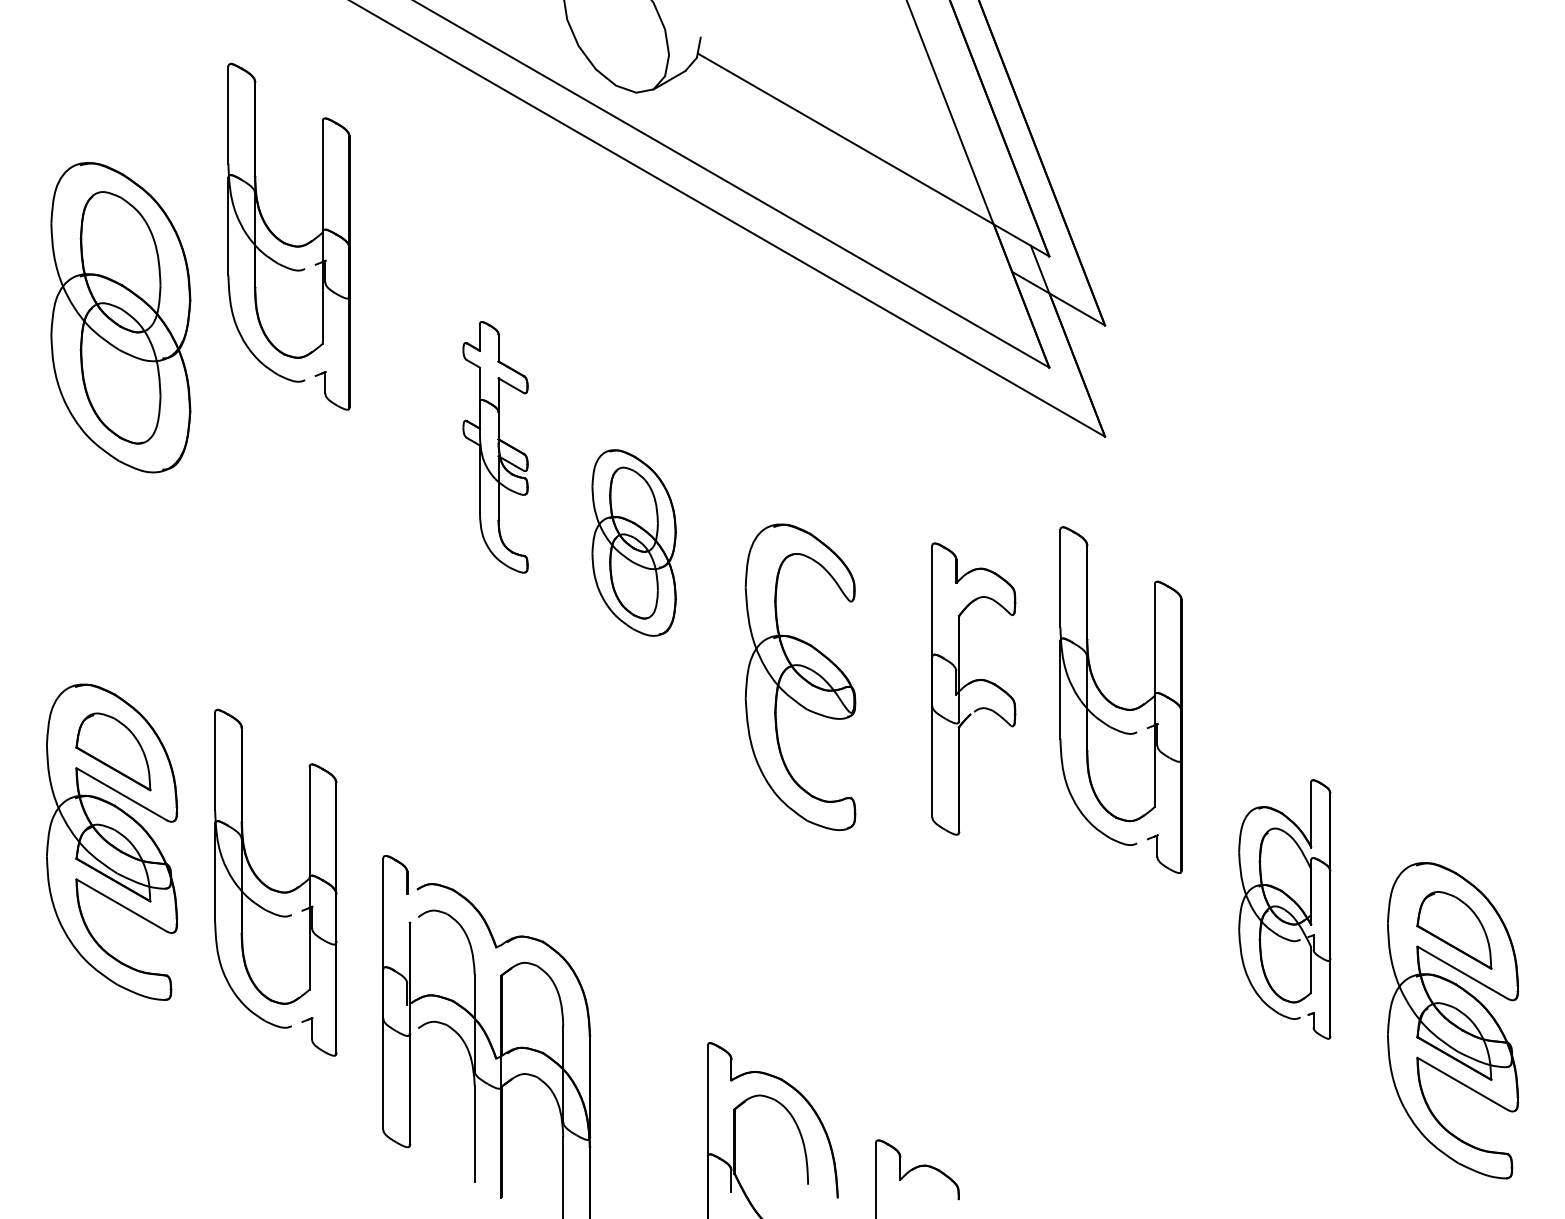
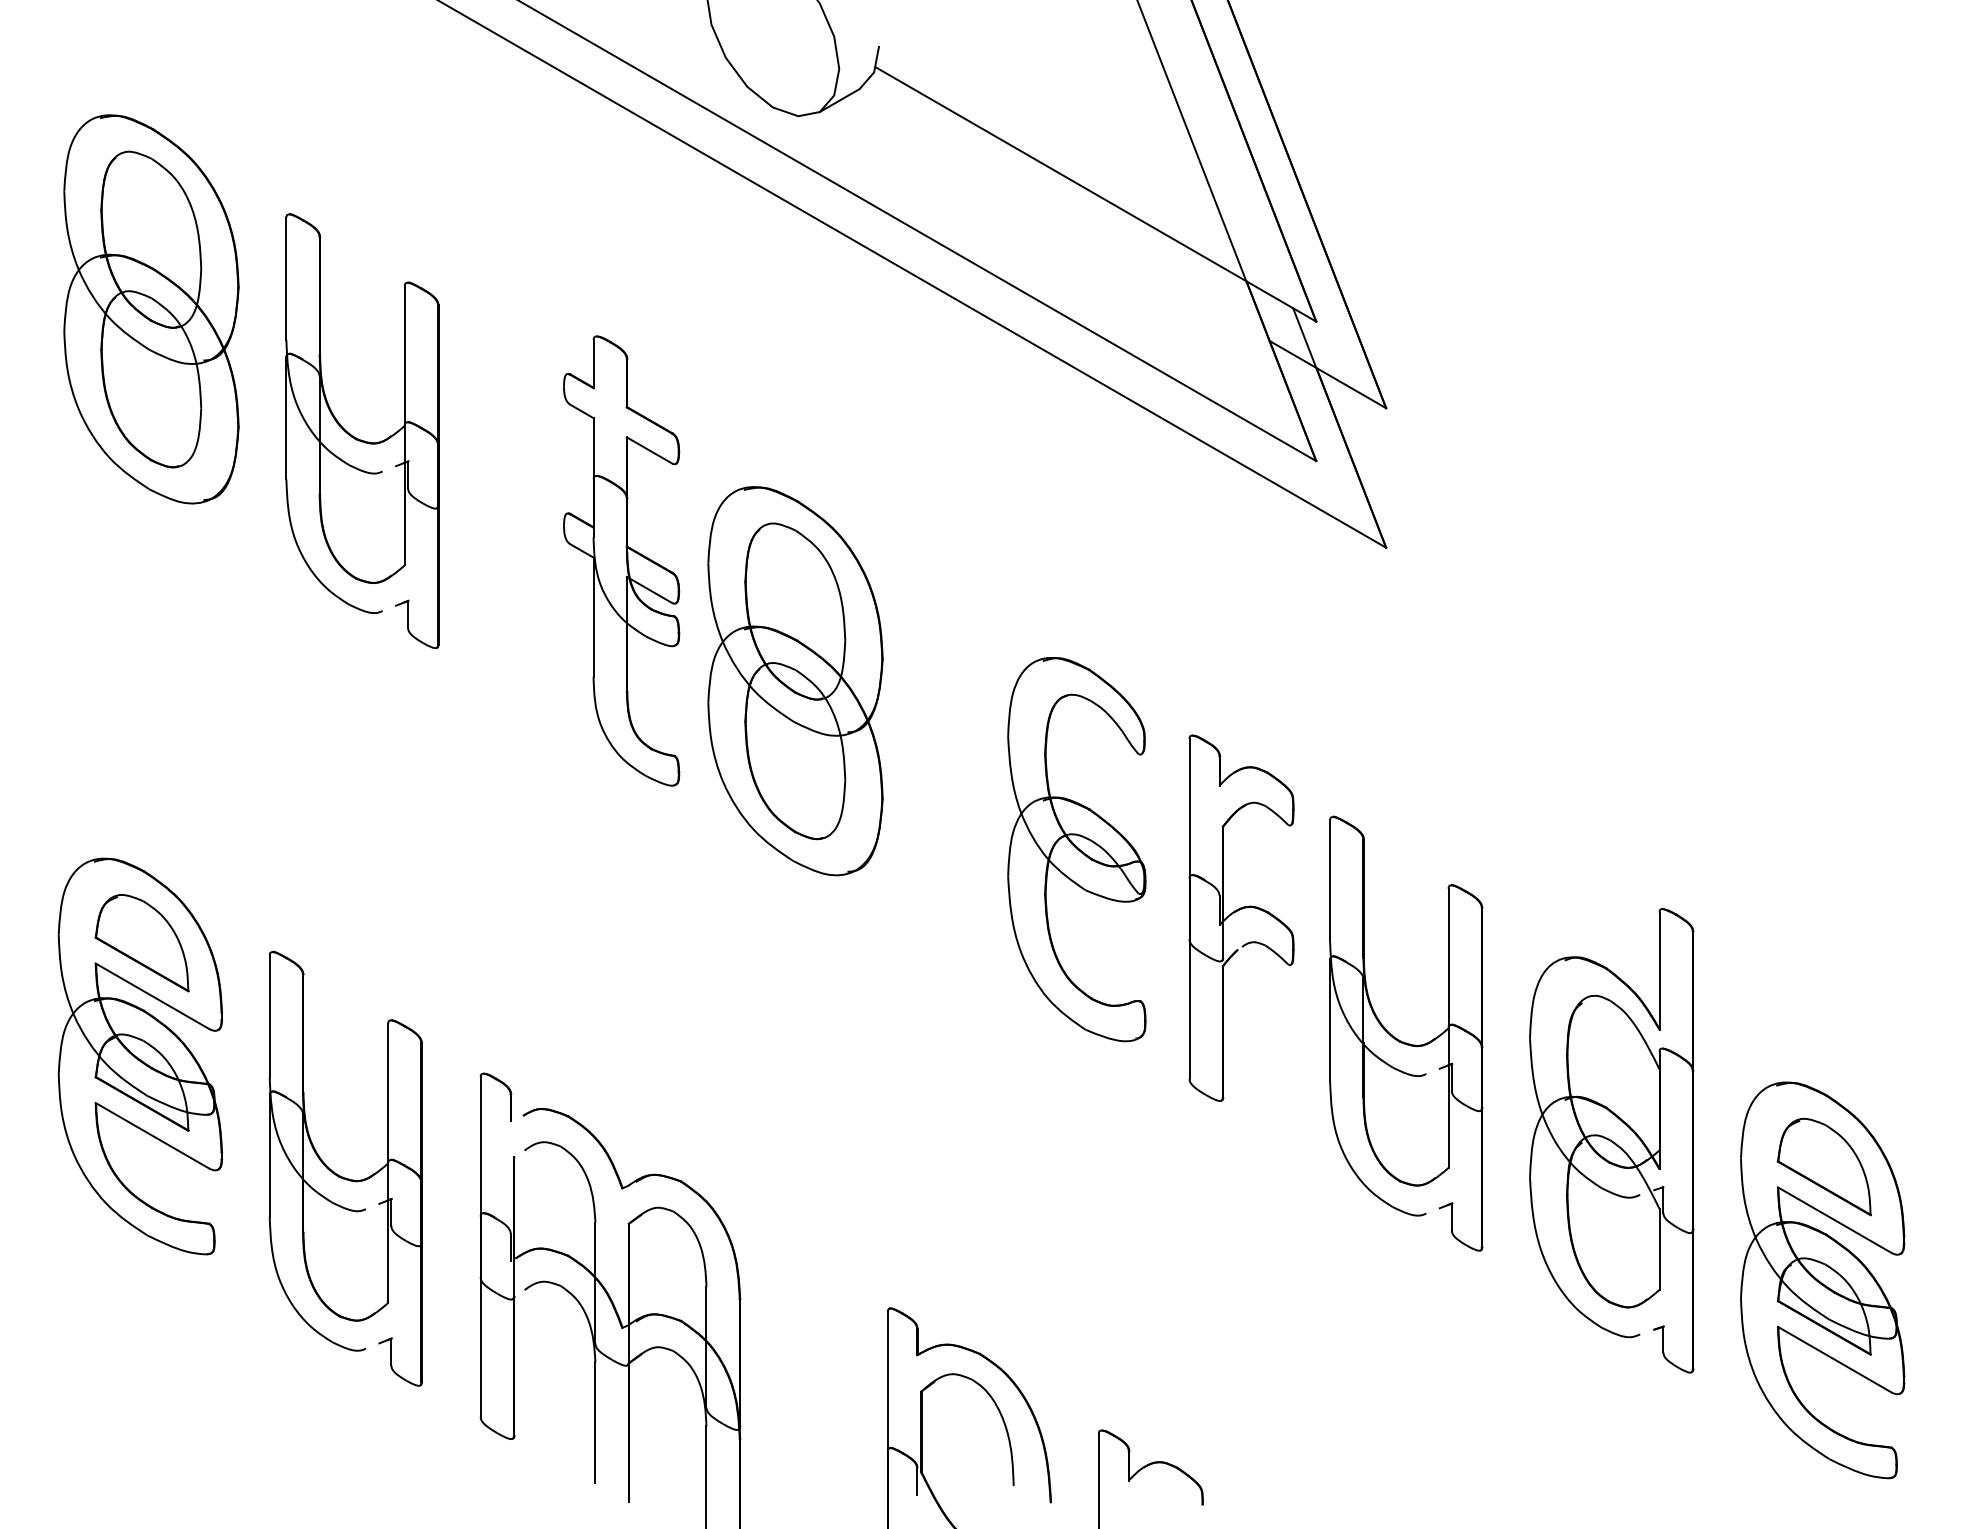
part: (286, 242) -> (359, 438), moved
part: (120, 317) -> (151, 309), moved
part: (495, 447) -> (621, 561), size x1.43
part: (633, 542) -> (794, 680), size x1.67
part: (800, 676) -> (1076, 848), moved
part: (973, 688) -> (1241, 917), moved
part: (1117, 705) -> (1401, 1040), moved
part: (272, 888) -> (341, 1175), moved
part: (1284, 909) -> (1611, 1140), size x1.43

